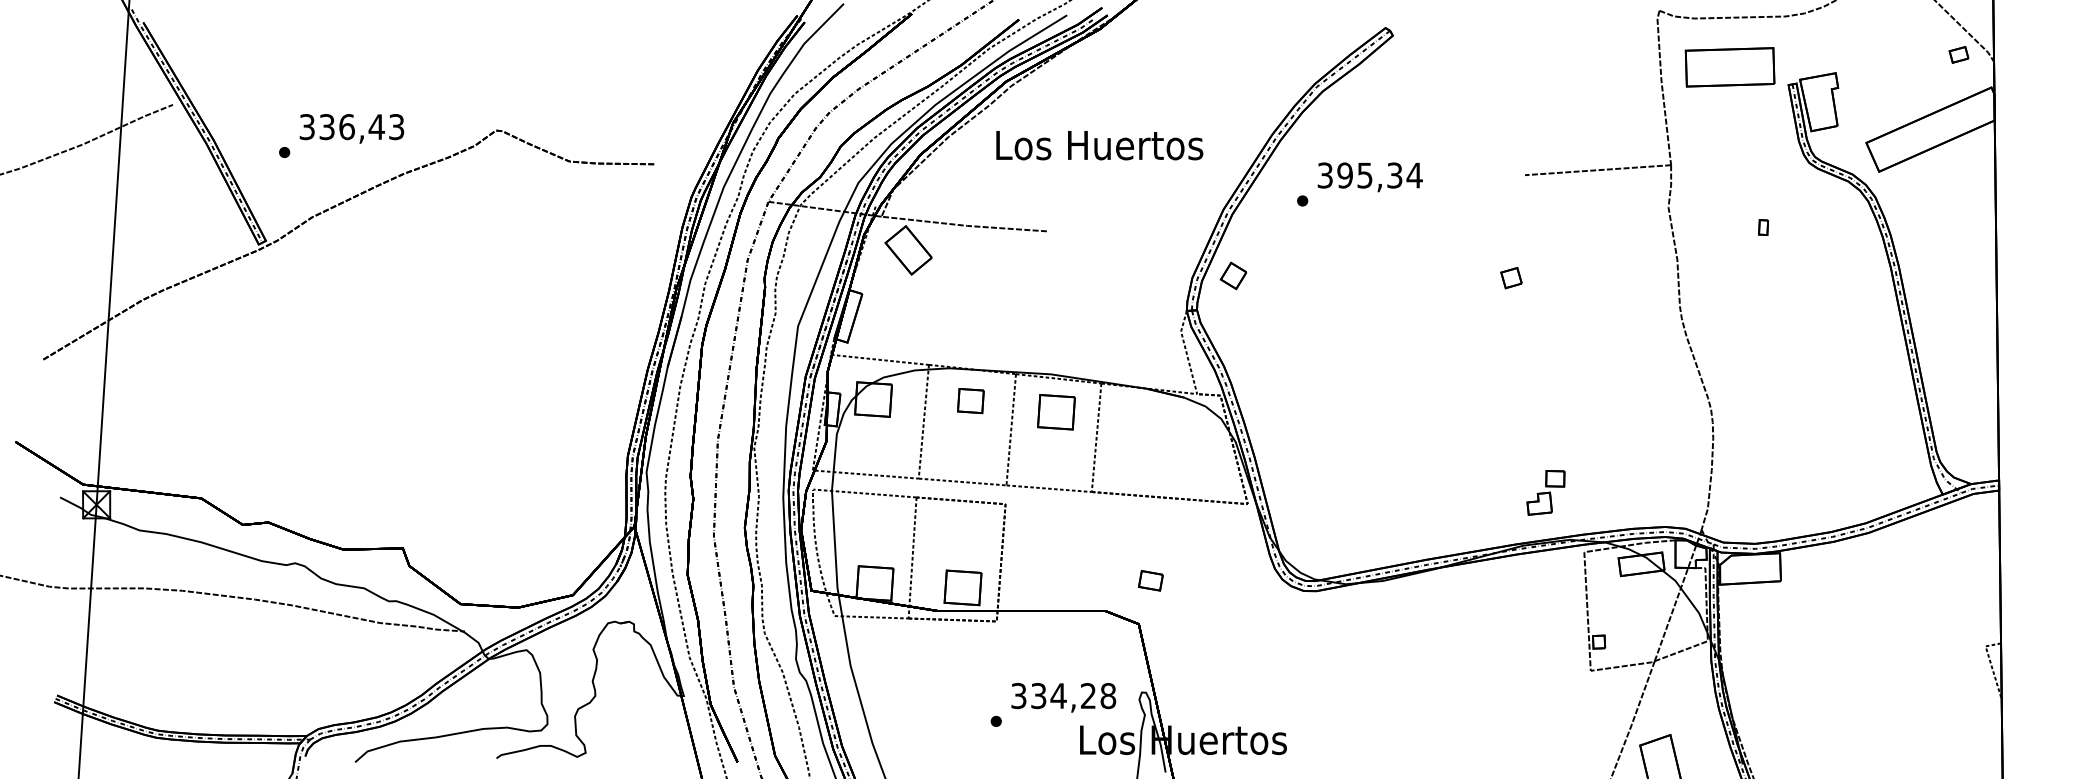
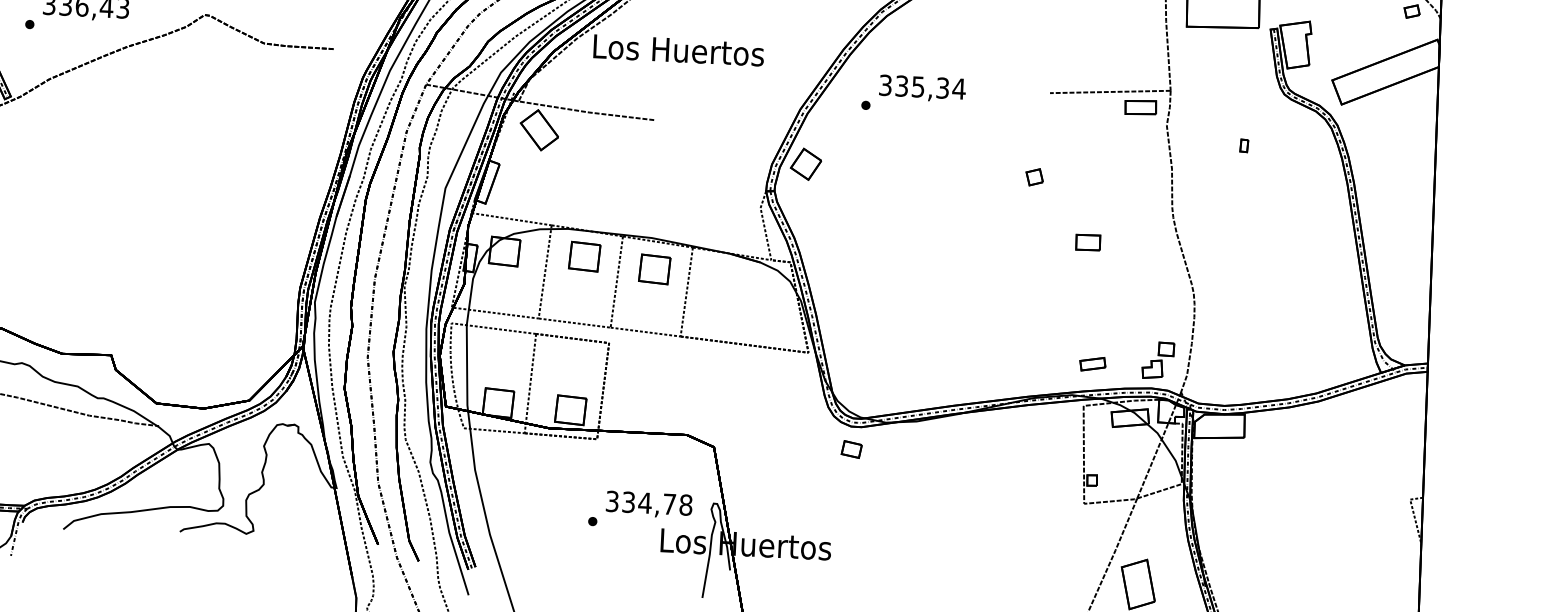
text: (1099, 145) -> (678, 50), moved
text: (1344, 175) -> (901, 86), 395,34 -> 335,34
part: (1635, 186) -> (1140, 106), added
part: (1233, 275) -> (805, 163), size x1.43
part: (1579, 353) -> (1087, 242), added
part: (970, 400) -> (584, 256), size x1.43
part: (1545, 492) -> (1157, 360), moved
part: (1592, 500) -> (1092, 363), added
part: (1150, 580) -> (851, 449), moved
text: (1088, 695) -> (669, 503), 334,28 -> 334,78

